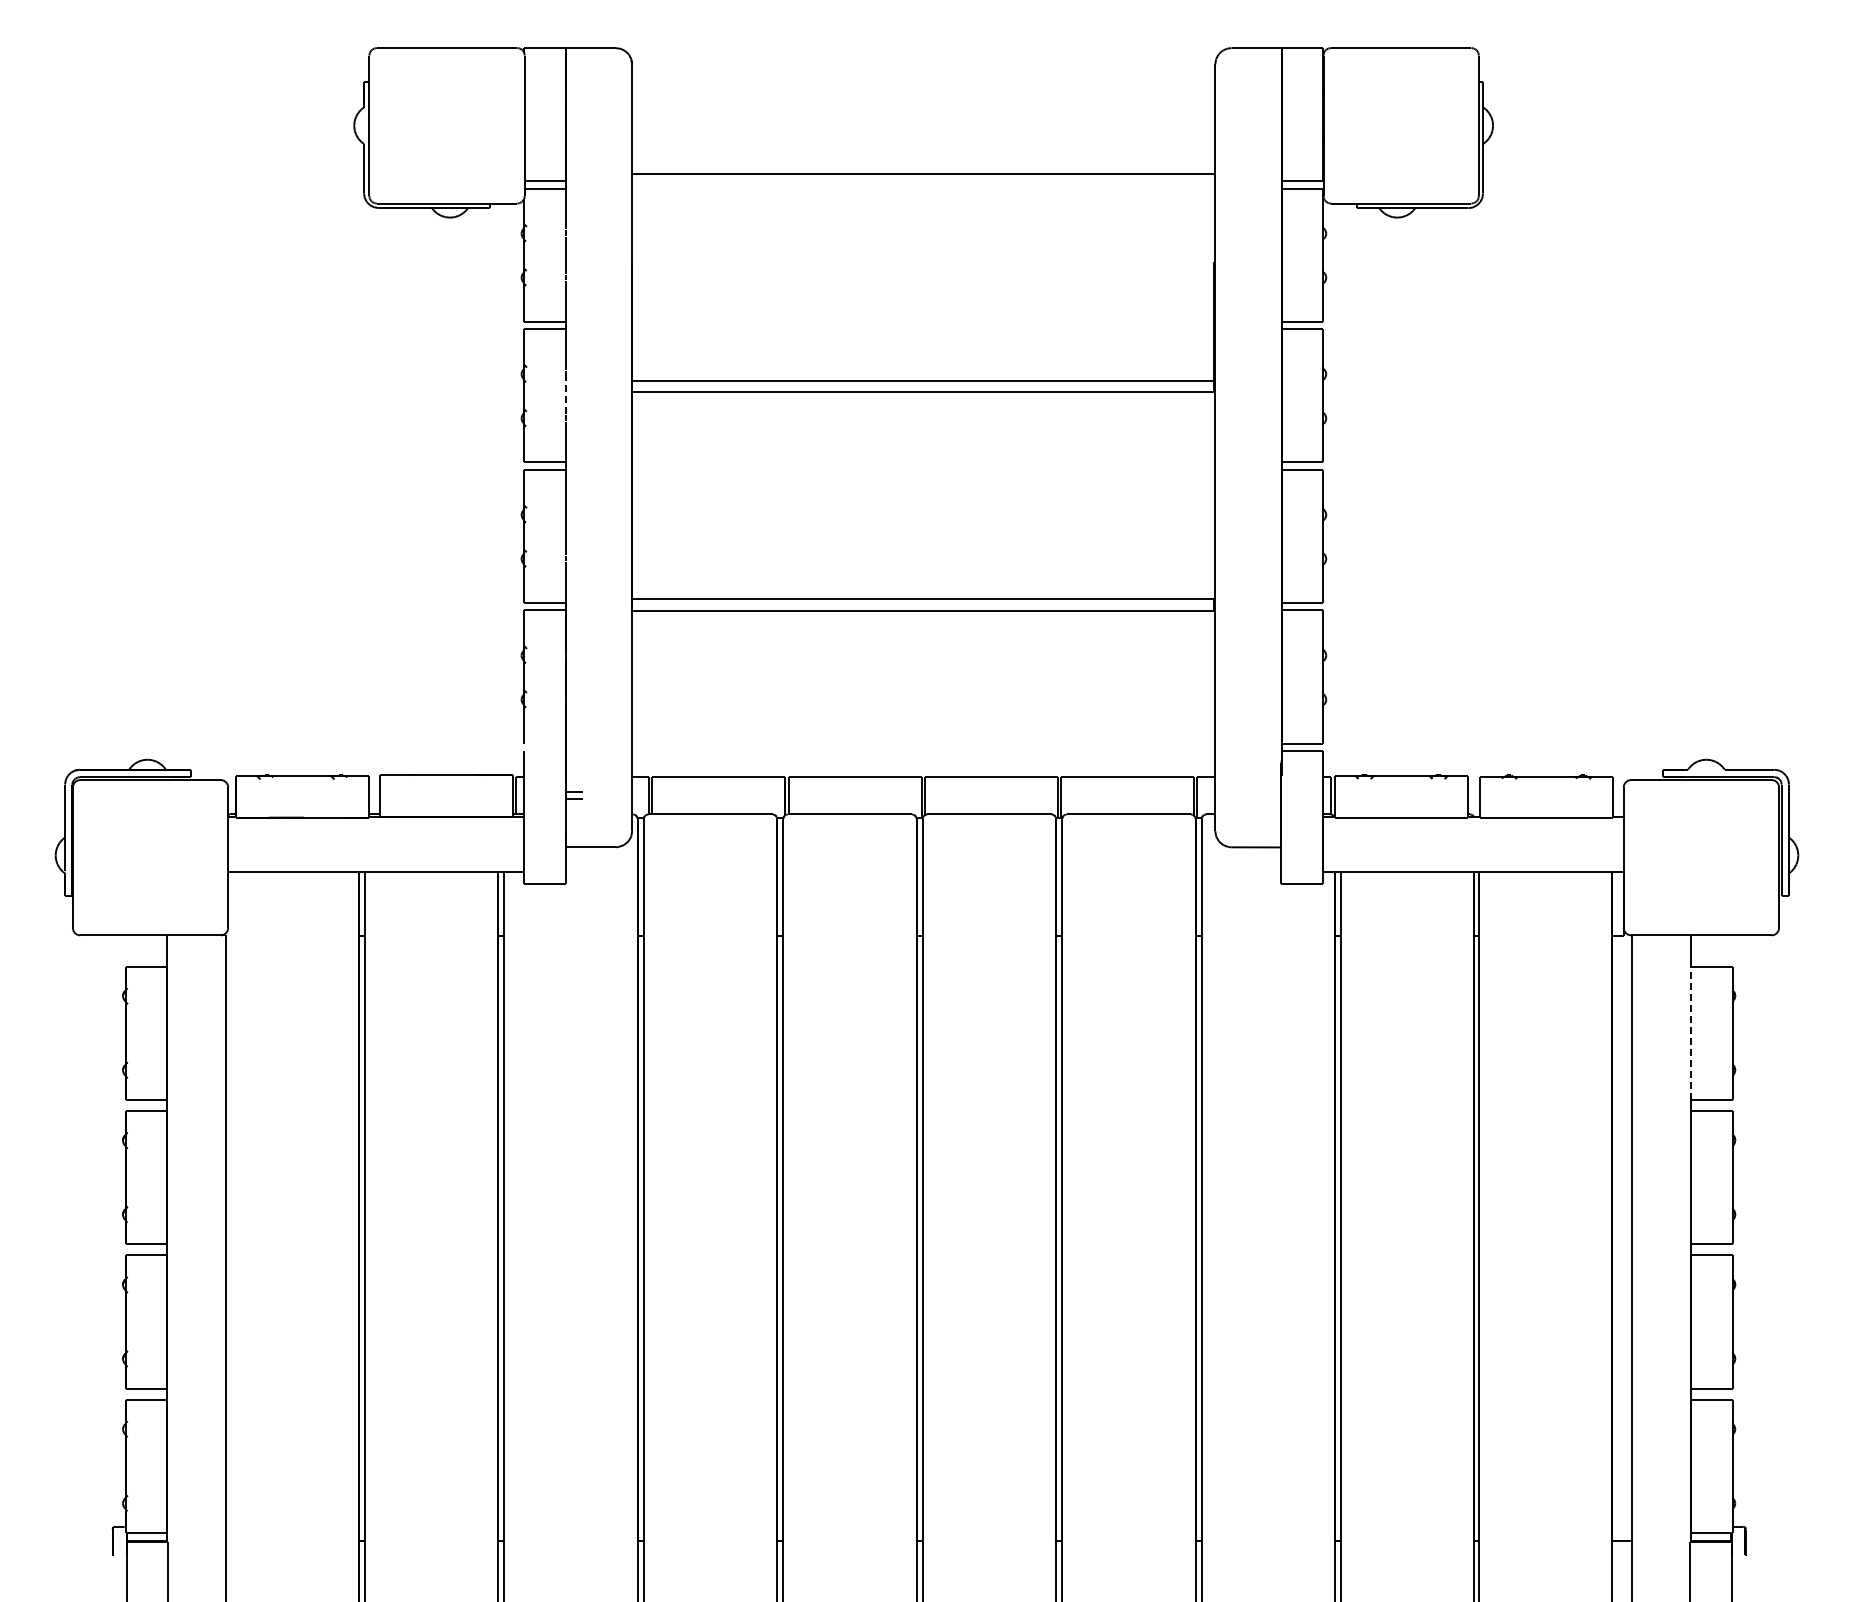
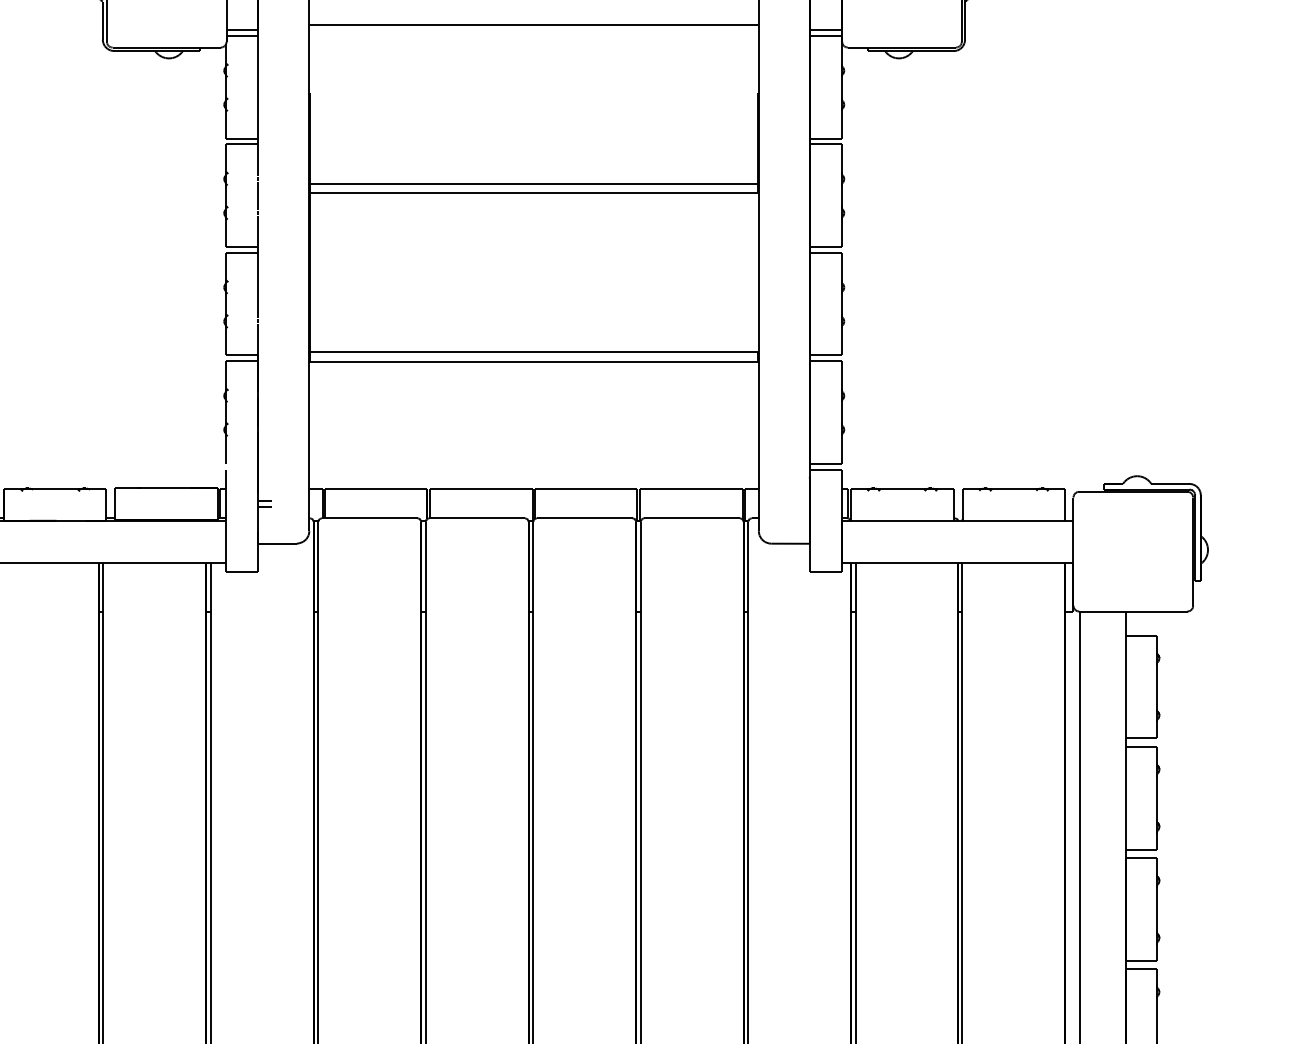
line: (565, 395) -> (258, 195), dashed -> solid
line: (1691, 1033) -> (1125, 687), dashed -> solid

